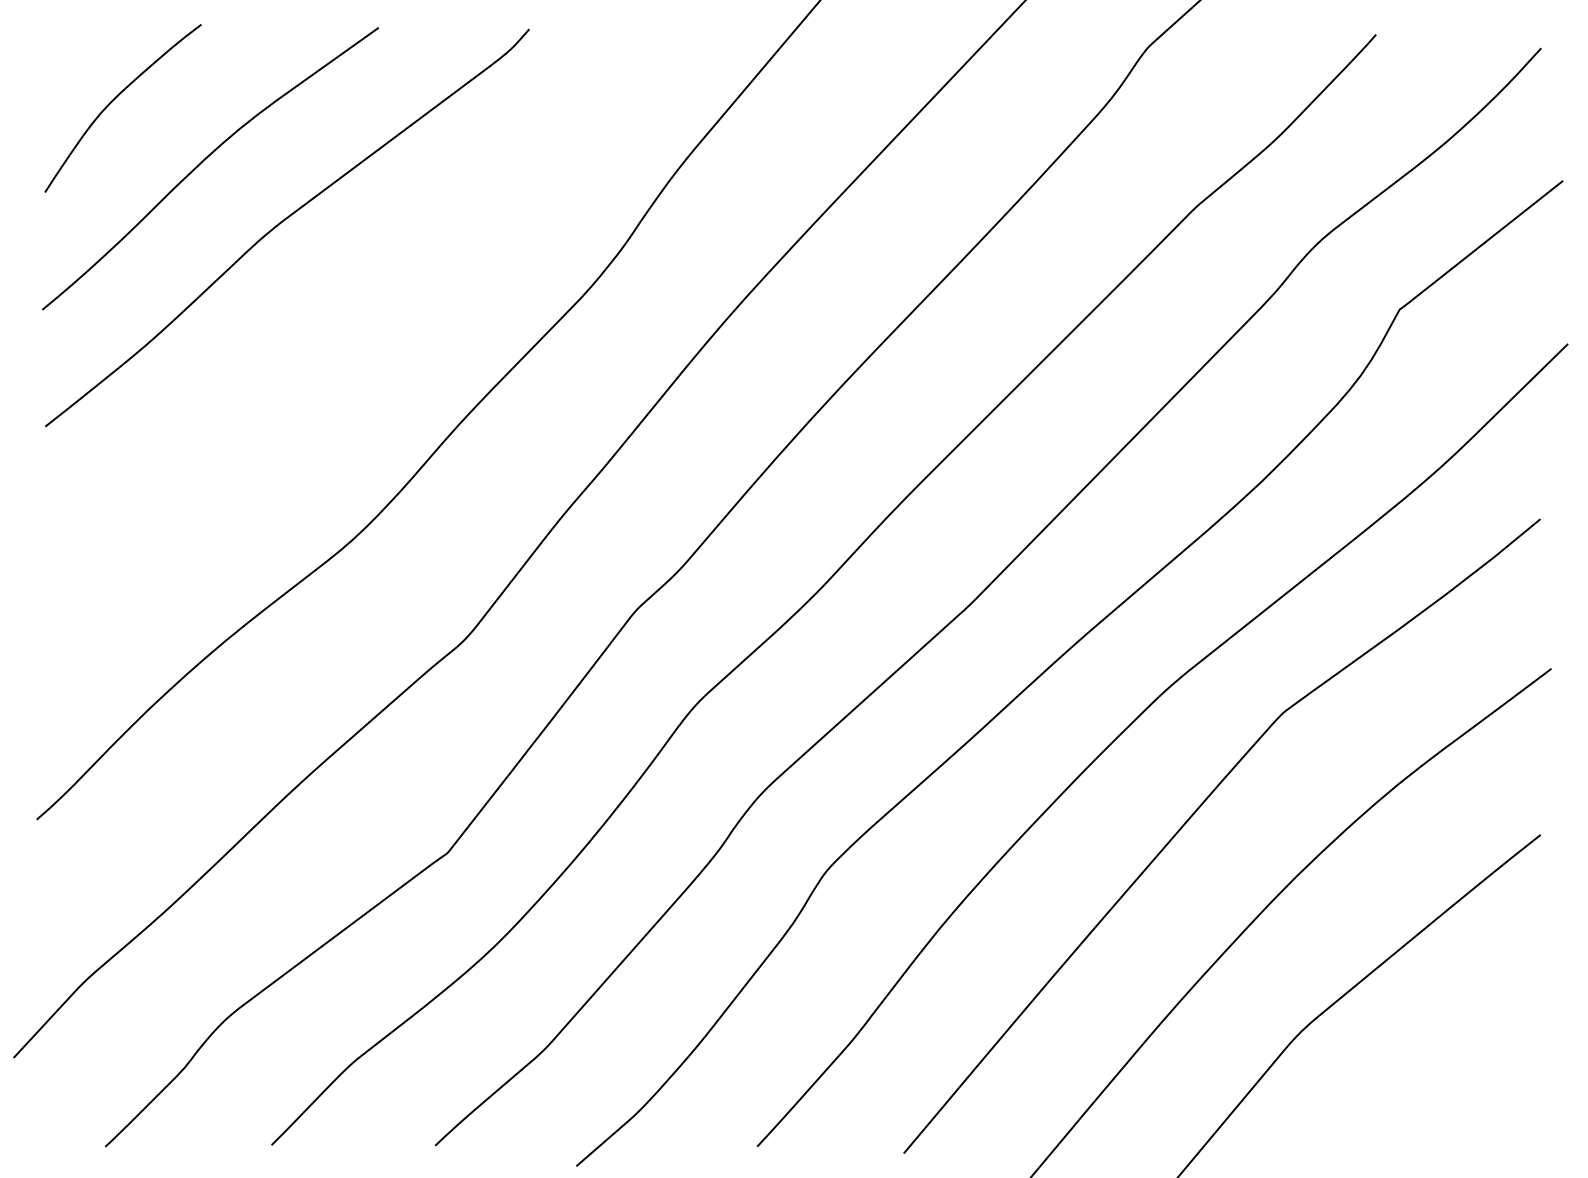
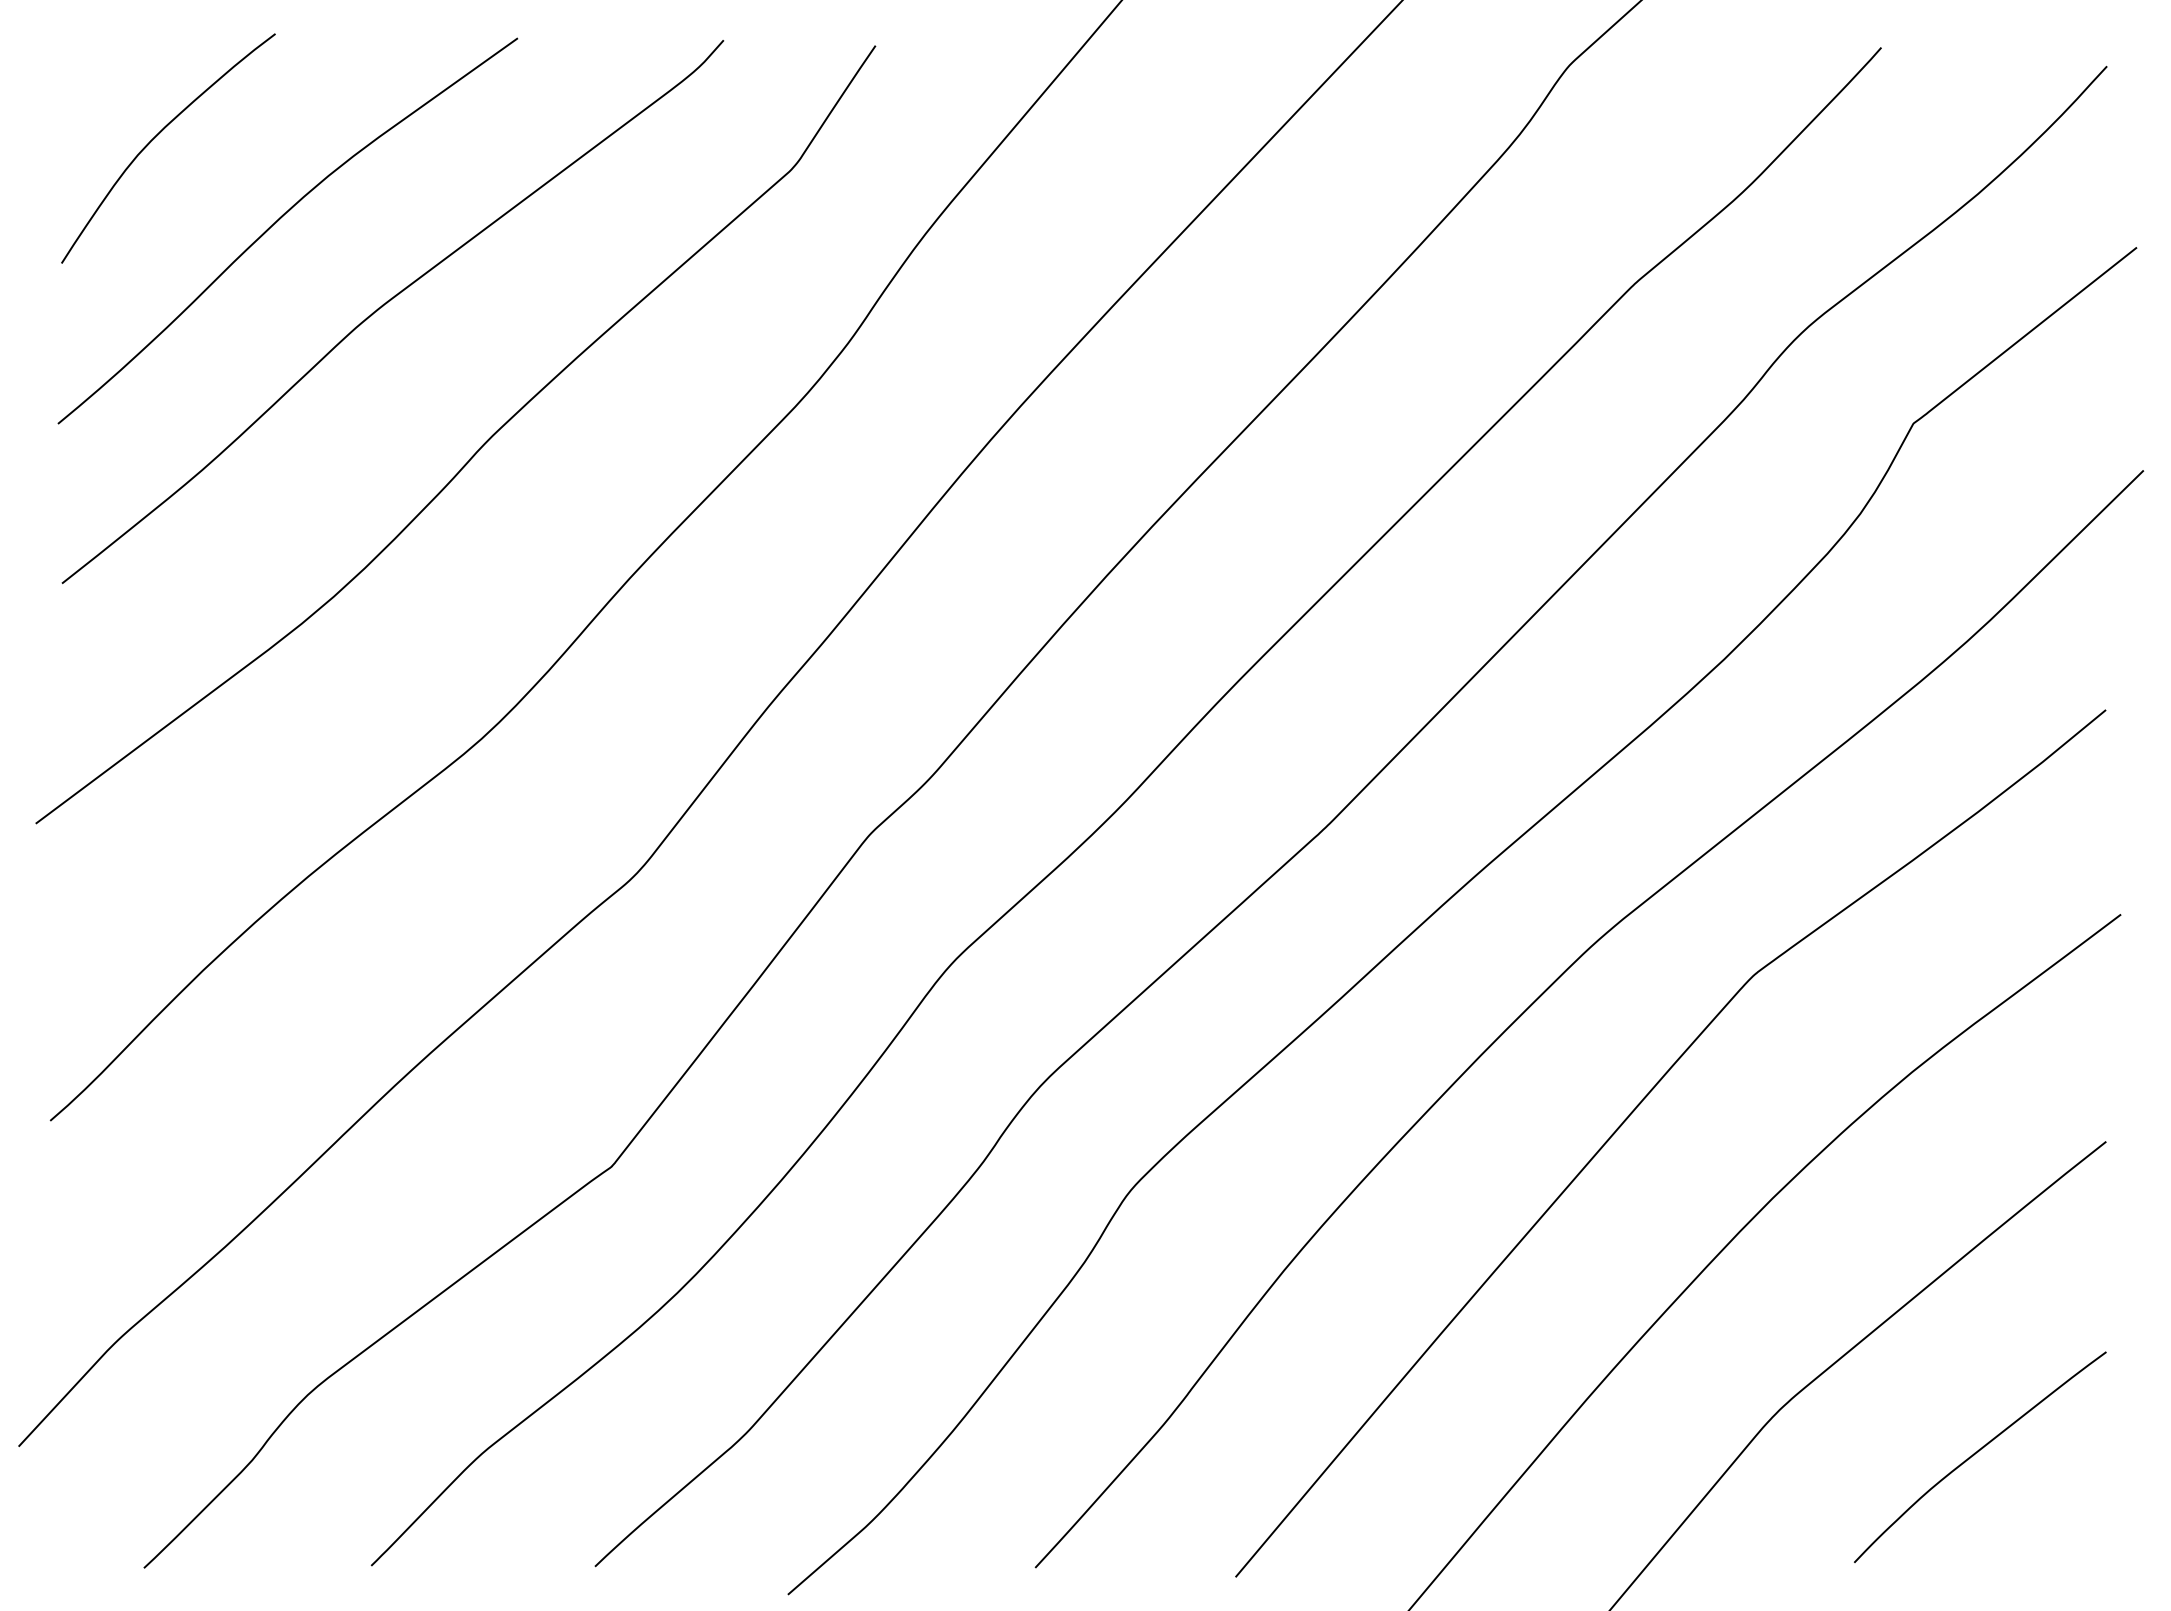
curve: (347, 331) -> (474, 453), added
curve: (1447, 1062) -> (1978, 1452), added

